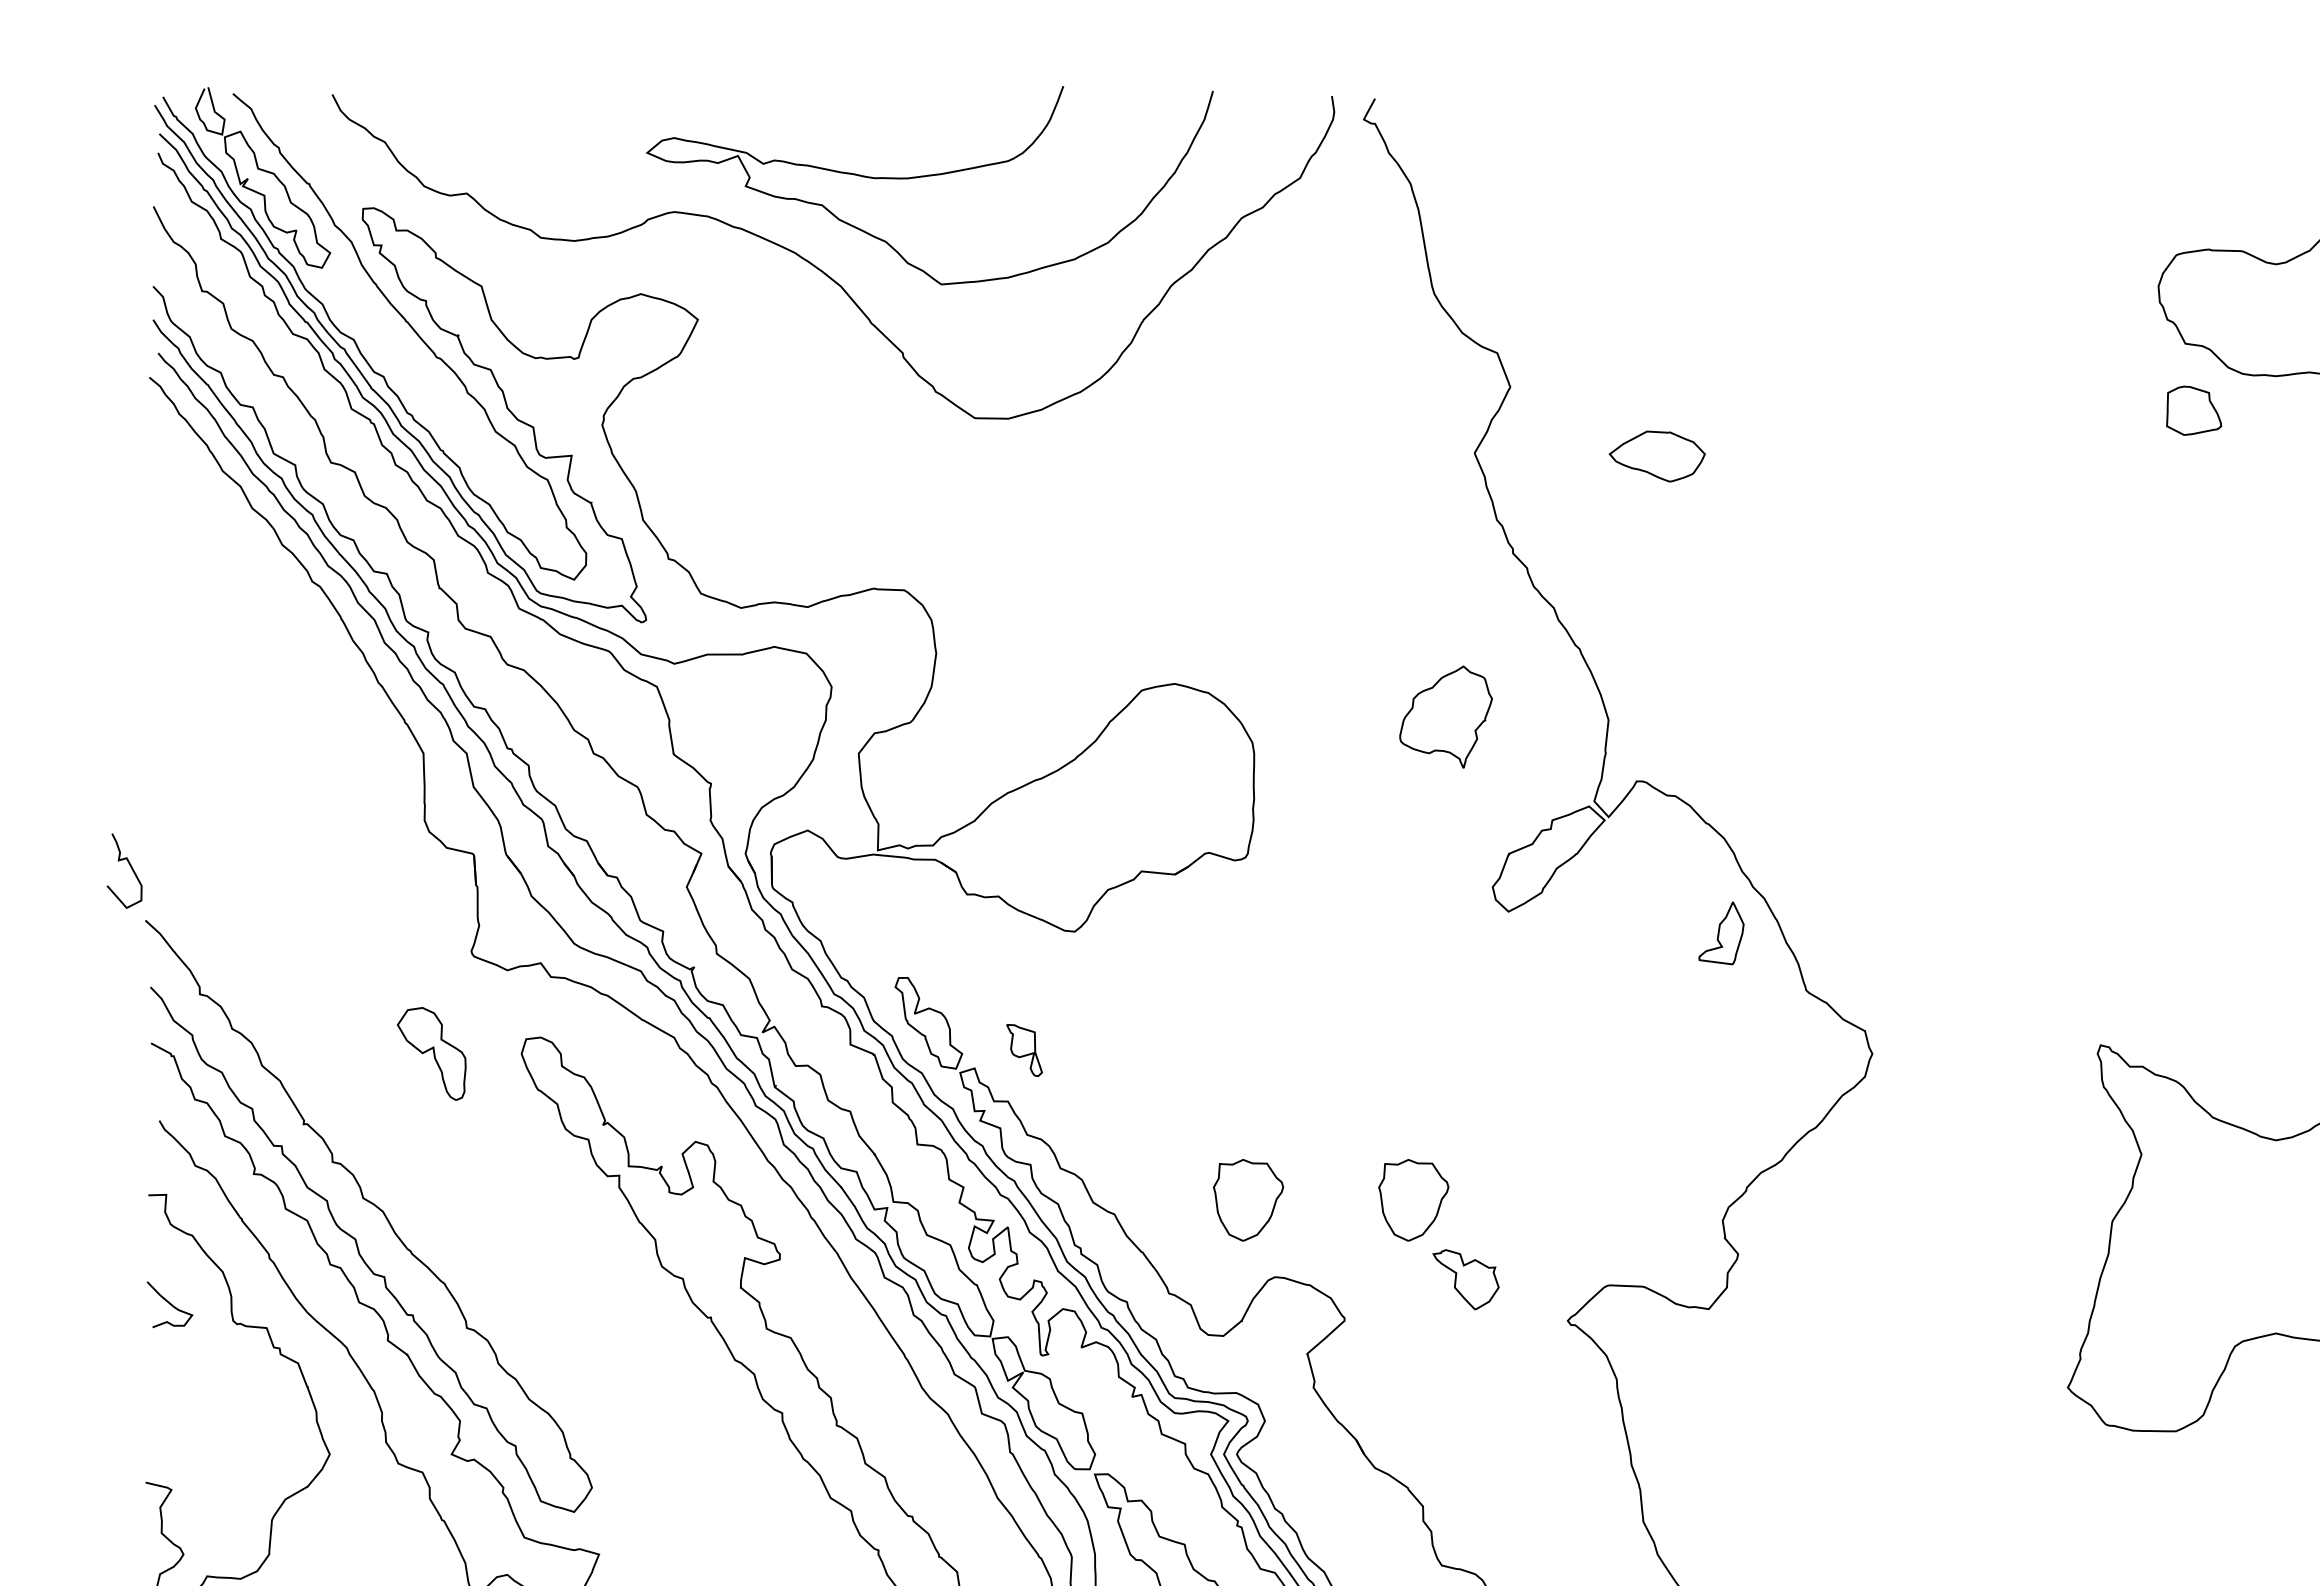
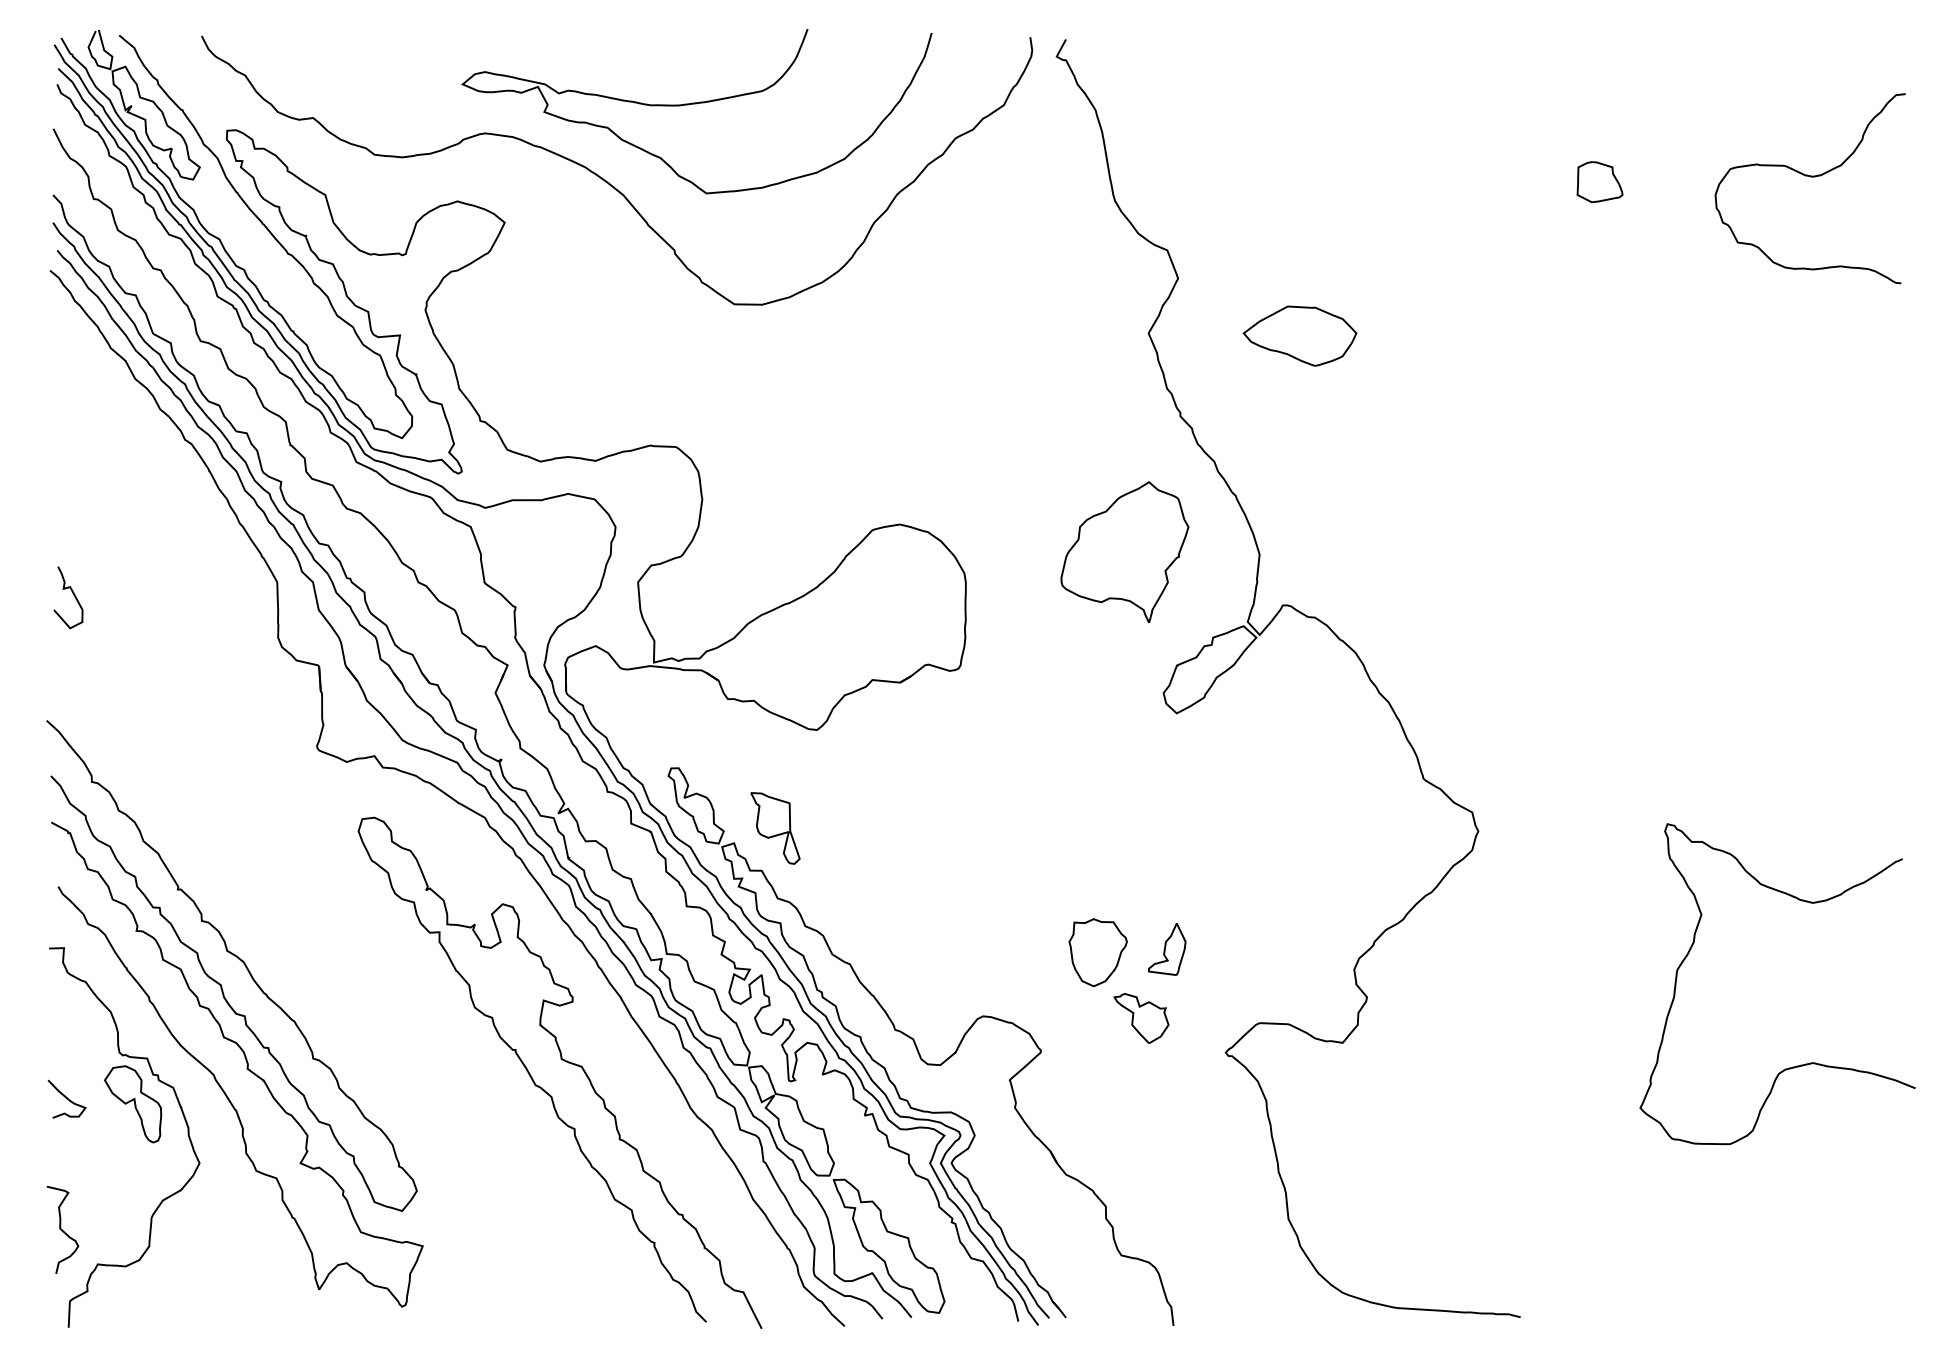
part: (2193, 411) -> (1599, 182), moved
part: (1656, 455) -> (1299, 335), size x1.43
part: (1445, 716) -> (1124, 551), size x1.67
curve: (130, 868) -> (73, 595), moved
part: (1721, 933) -> (1167, 949), moved
part: (1024, 1050) -> (775, 828), size x1.67
part: (432, 1054) -> (133, 1104), moved
part: (1247, 1200) -> (960, 952), removed
curve: (169, 1303) -> (66, 1098), moved

